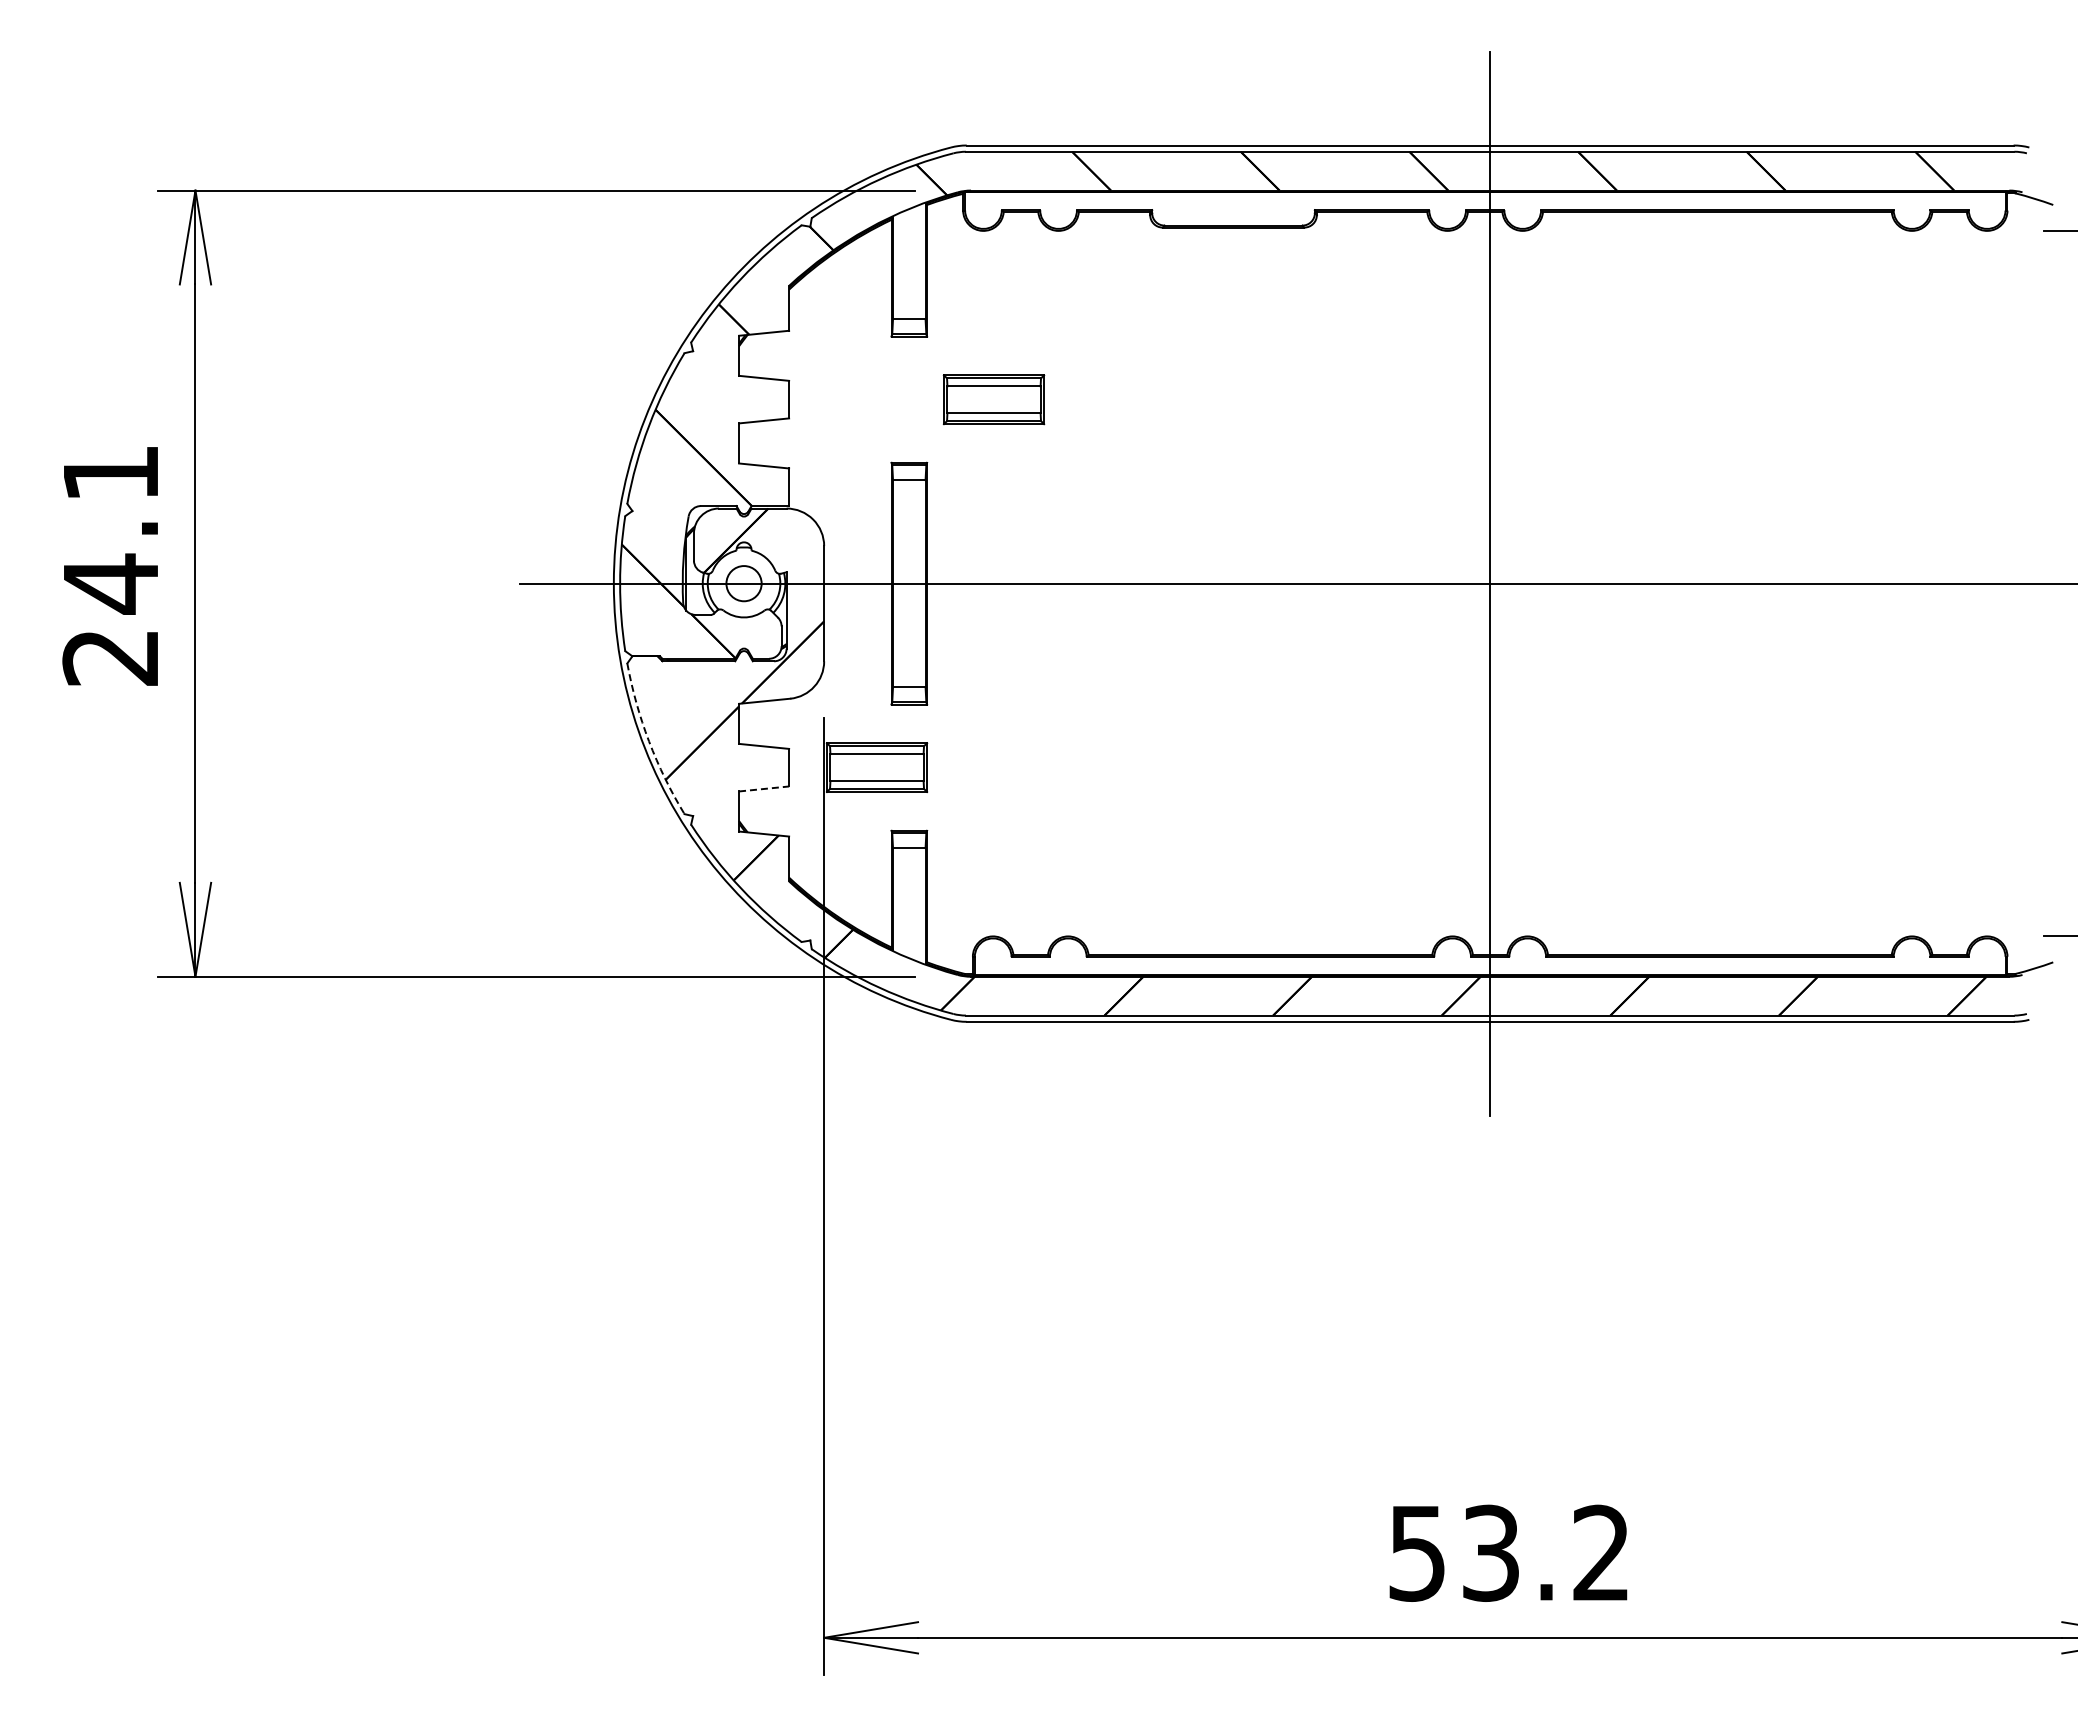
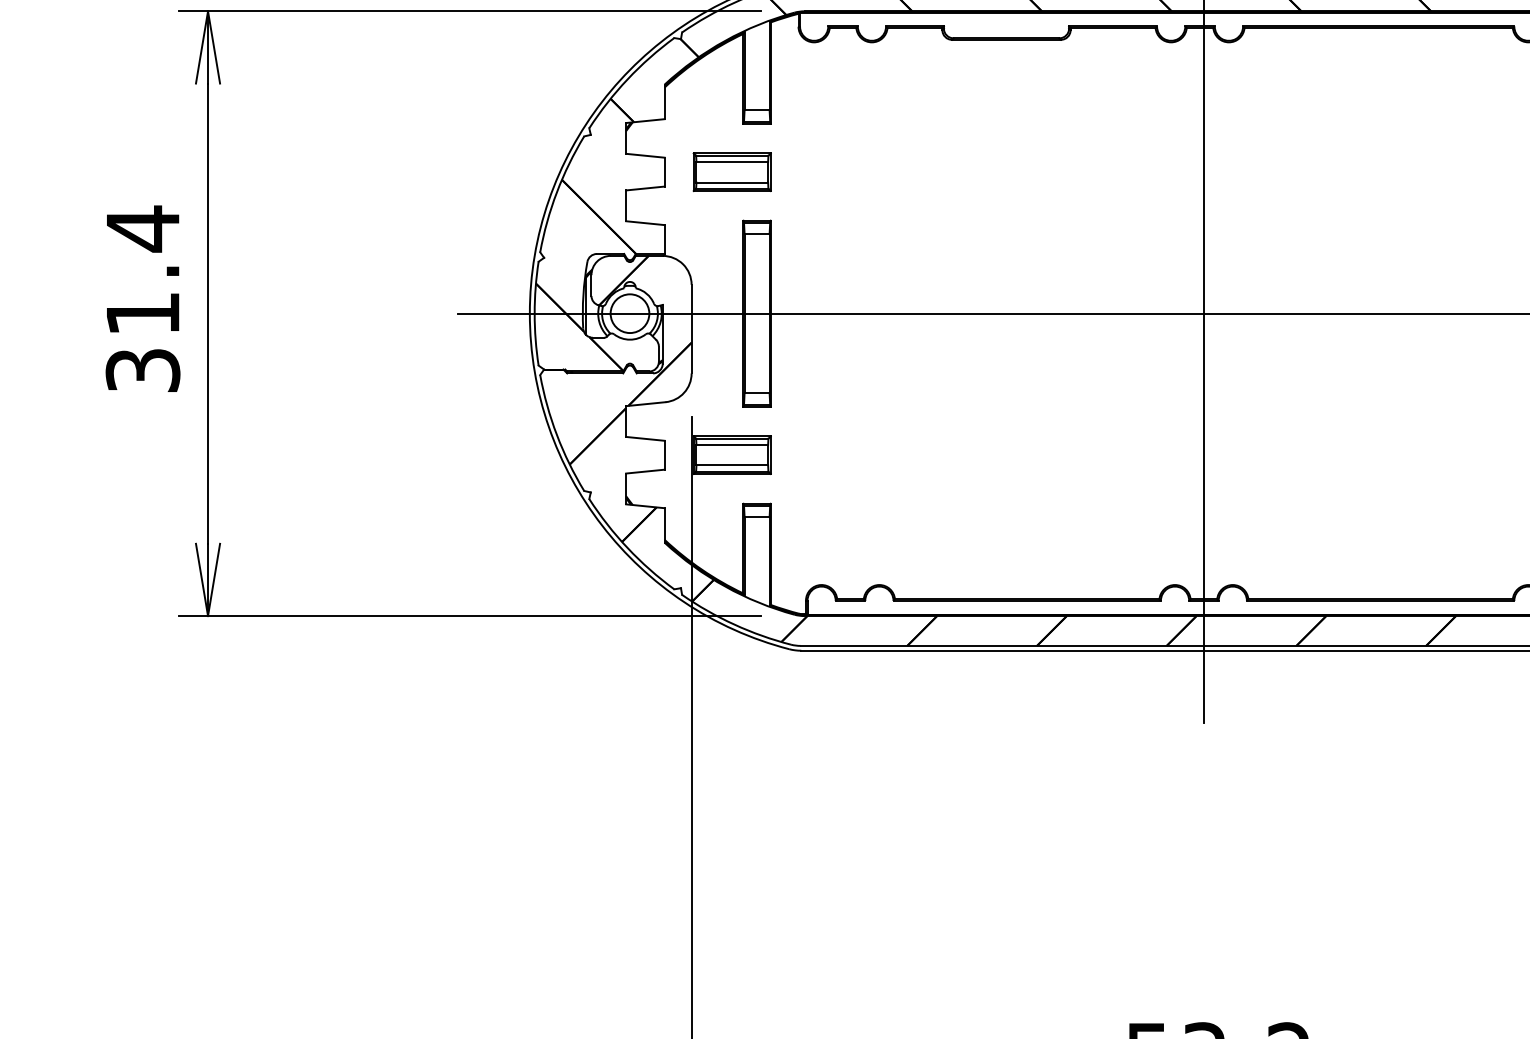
part: (993, 399) -> (731, 172), moved
text: (110, 564) -> (142, 298), 24.1 -> 31.4
circle: (743, 583) -> (629, 313), size x1.43
arc: (649, 741) -> (557, 435), dashed -> solid
line: (764, 788) -> (645, 471), dashed -> solid

